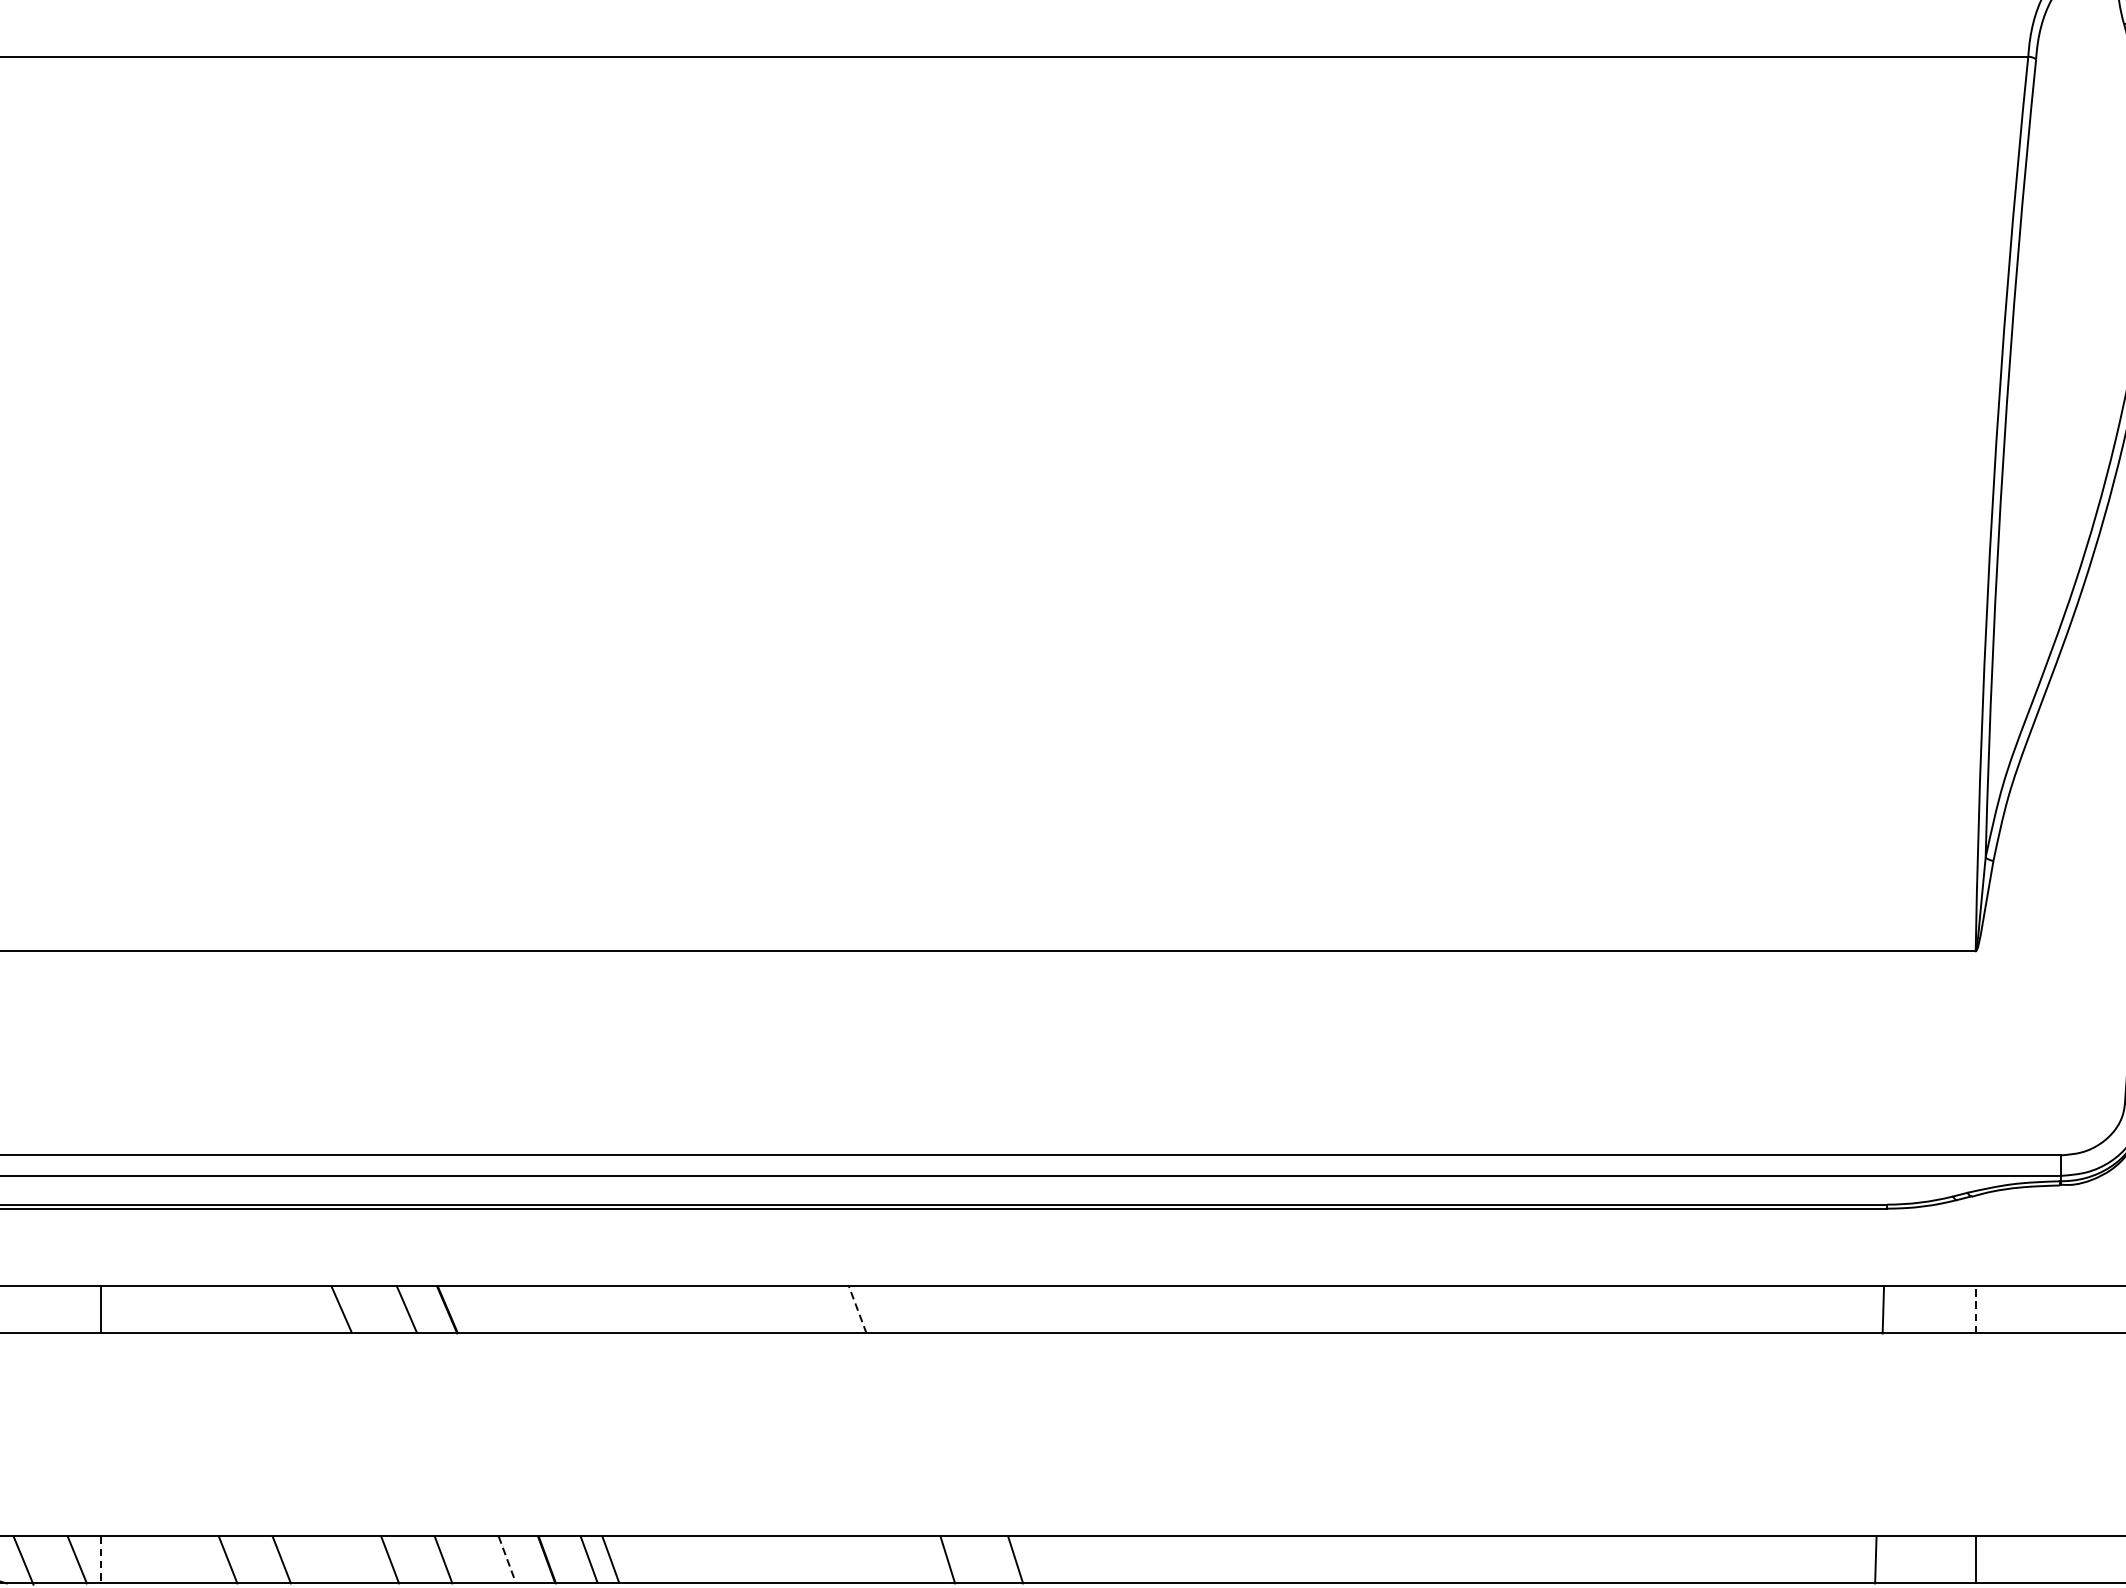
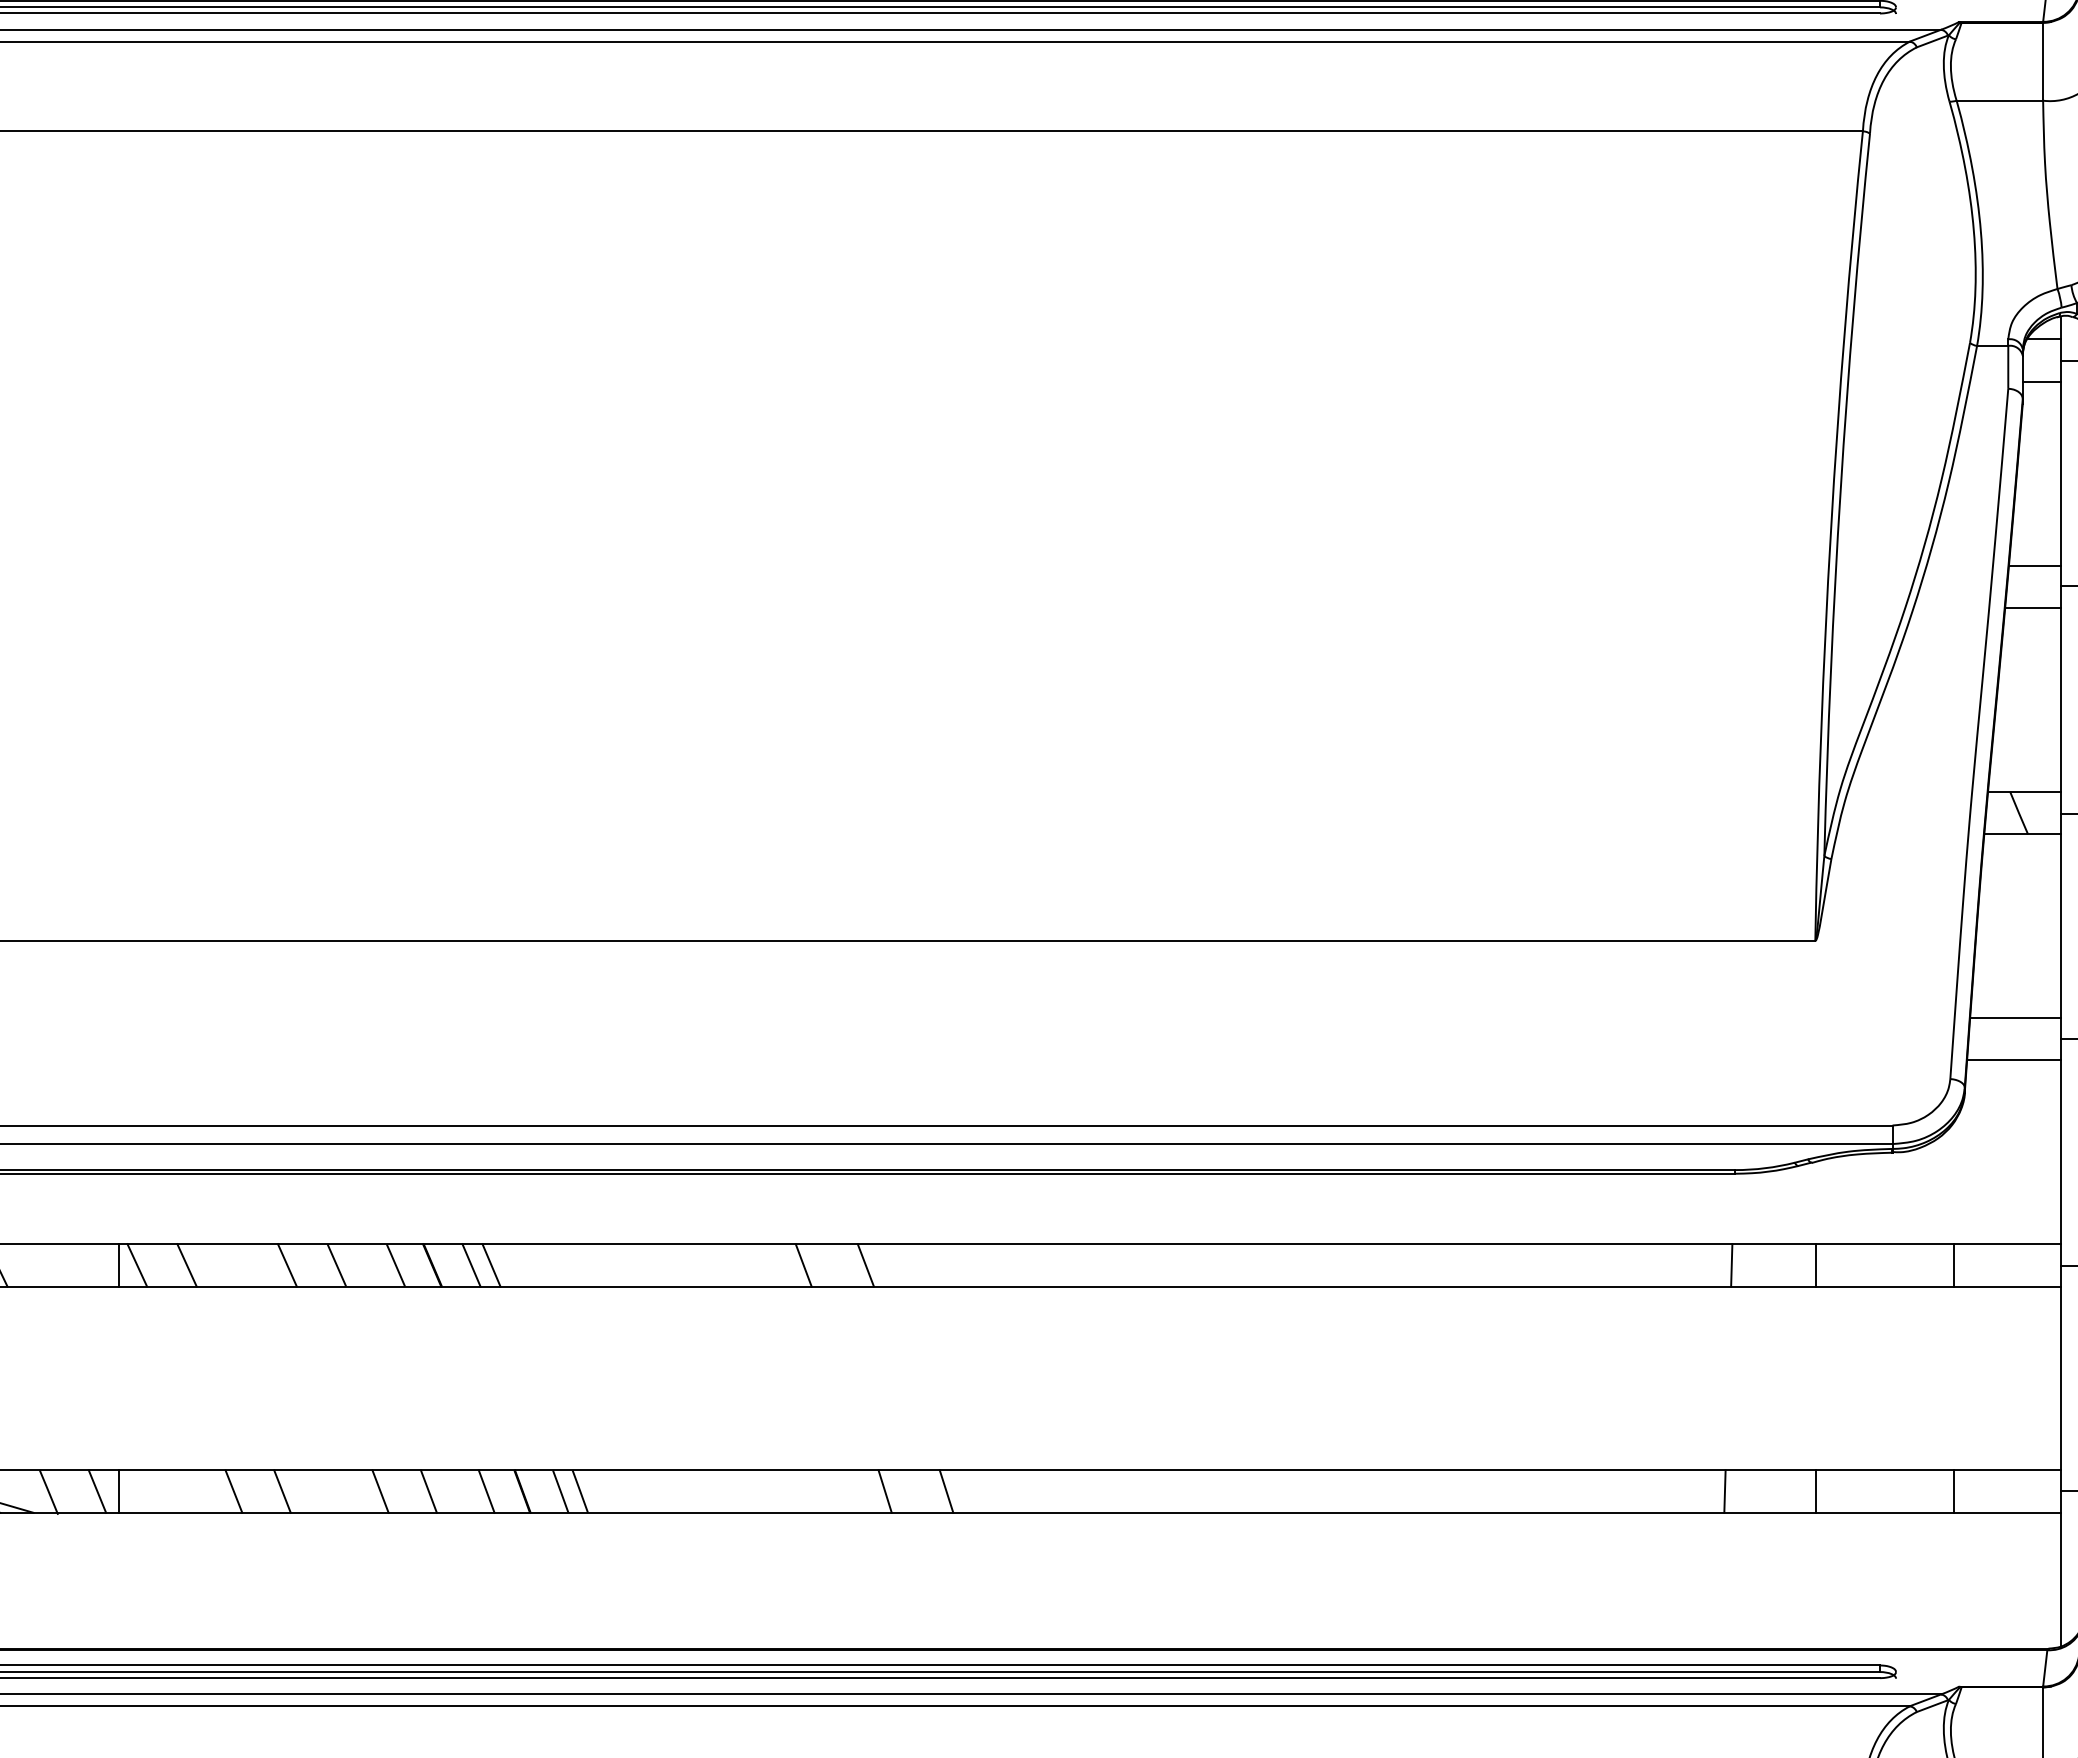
line: (1975, 1308) -> (1815, 1264), dashed -> solid
line: (121, 1310) -> (137, 1265), added
line: (175, 1310) -> (186, 1265), added
line: (286, 1310) -> (286, 1265), added
line: (490, 1310) -> (471, 1265), added
line: (512, 1310) -> (491, 1265), added
line: (857, 1310) -> (803, 1265), dashed -> solid
line: (926, 1310) -> (865, 1265), added
line: (507, 1559) -> (486, 1491), dashed -> solid
line: (100, 1560) -> (118, 1492), dashed -> solid

